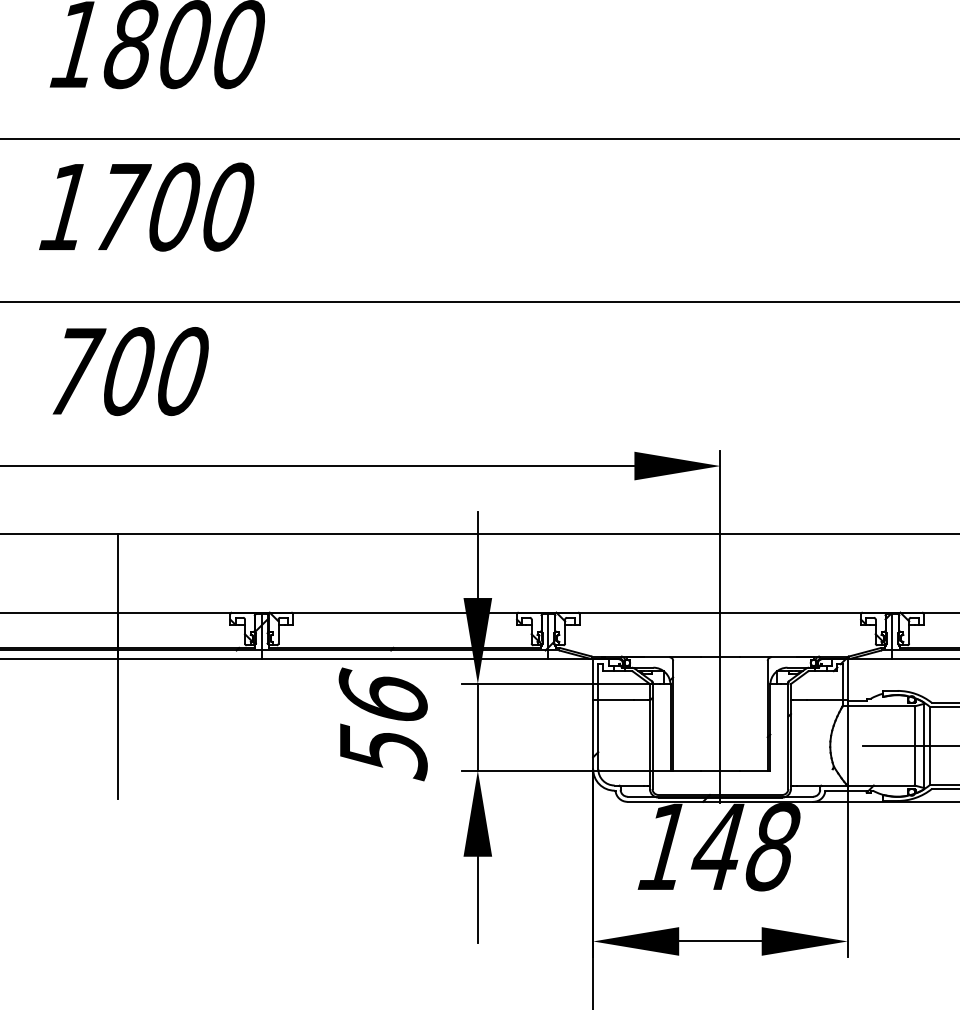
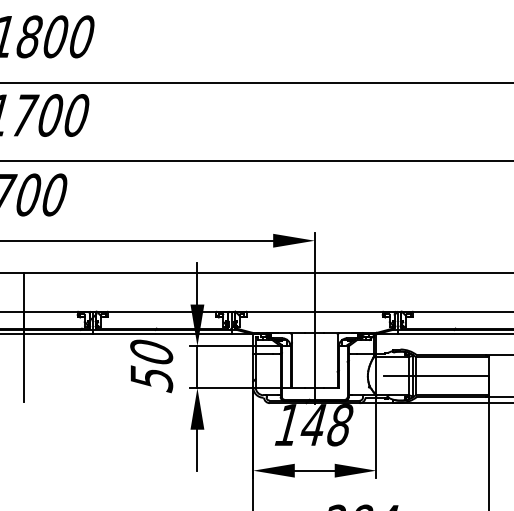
text: (382, 695) -> (151, 351), 56 -> 50

